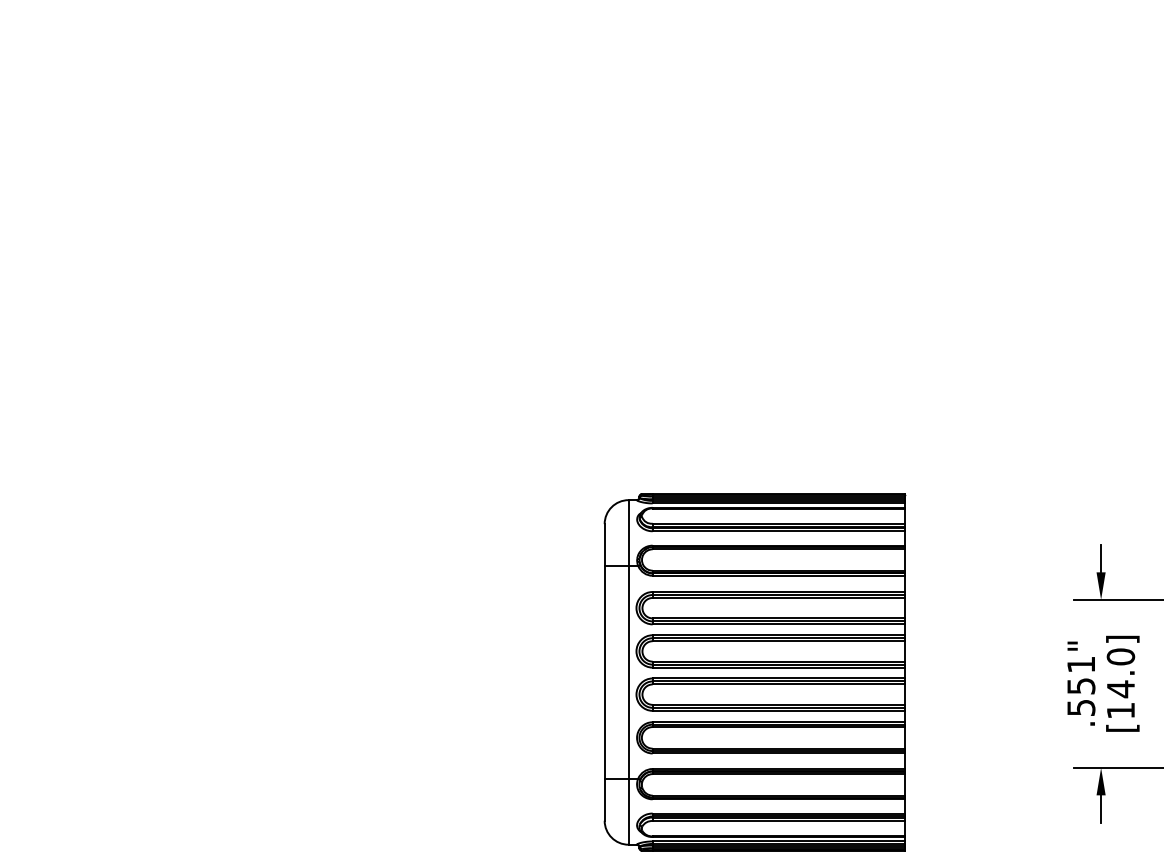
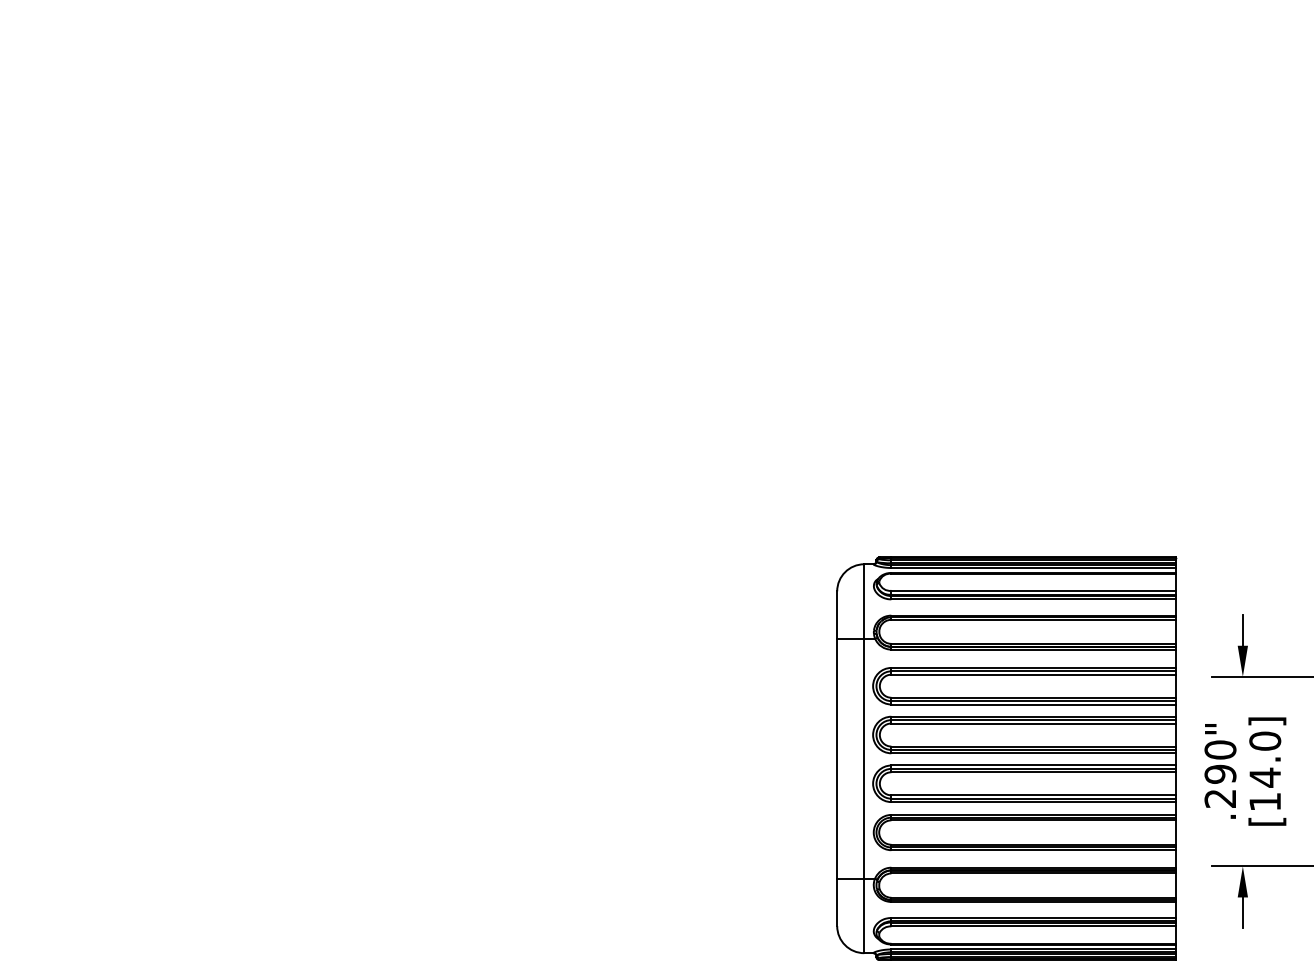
part: (754, 672) -> (1006, 758), moved
text: (1081, 686) -> (1220, 774), .551" -> .290"

